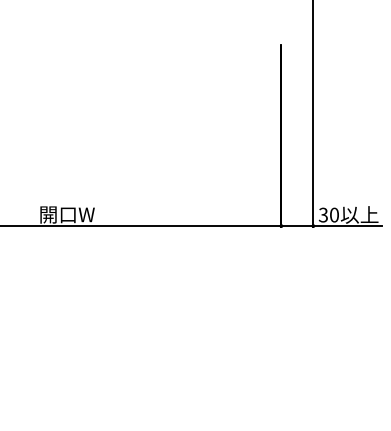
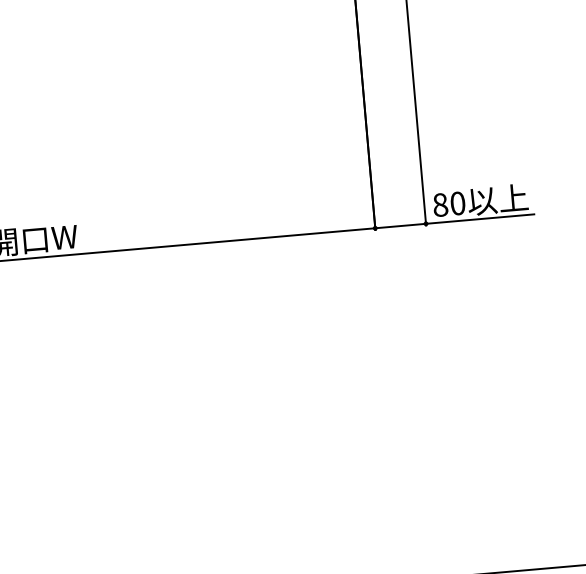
text: (323, 214) -> (440, 204), 30 -> 80

